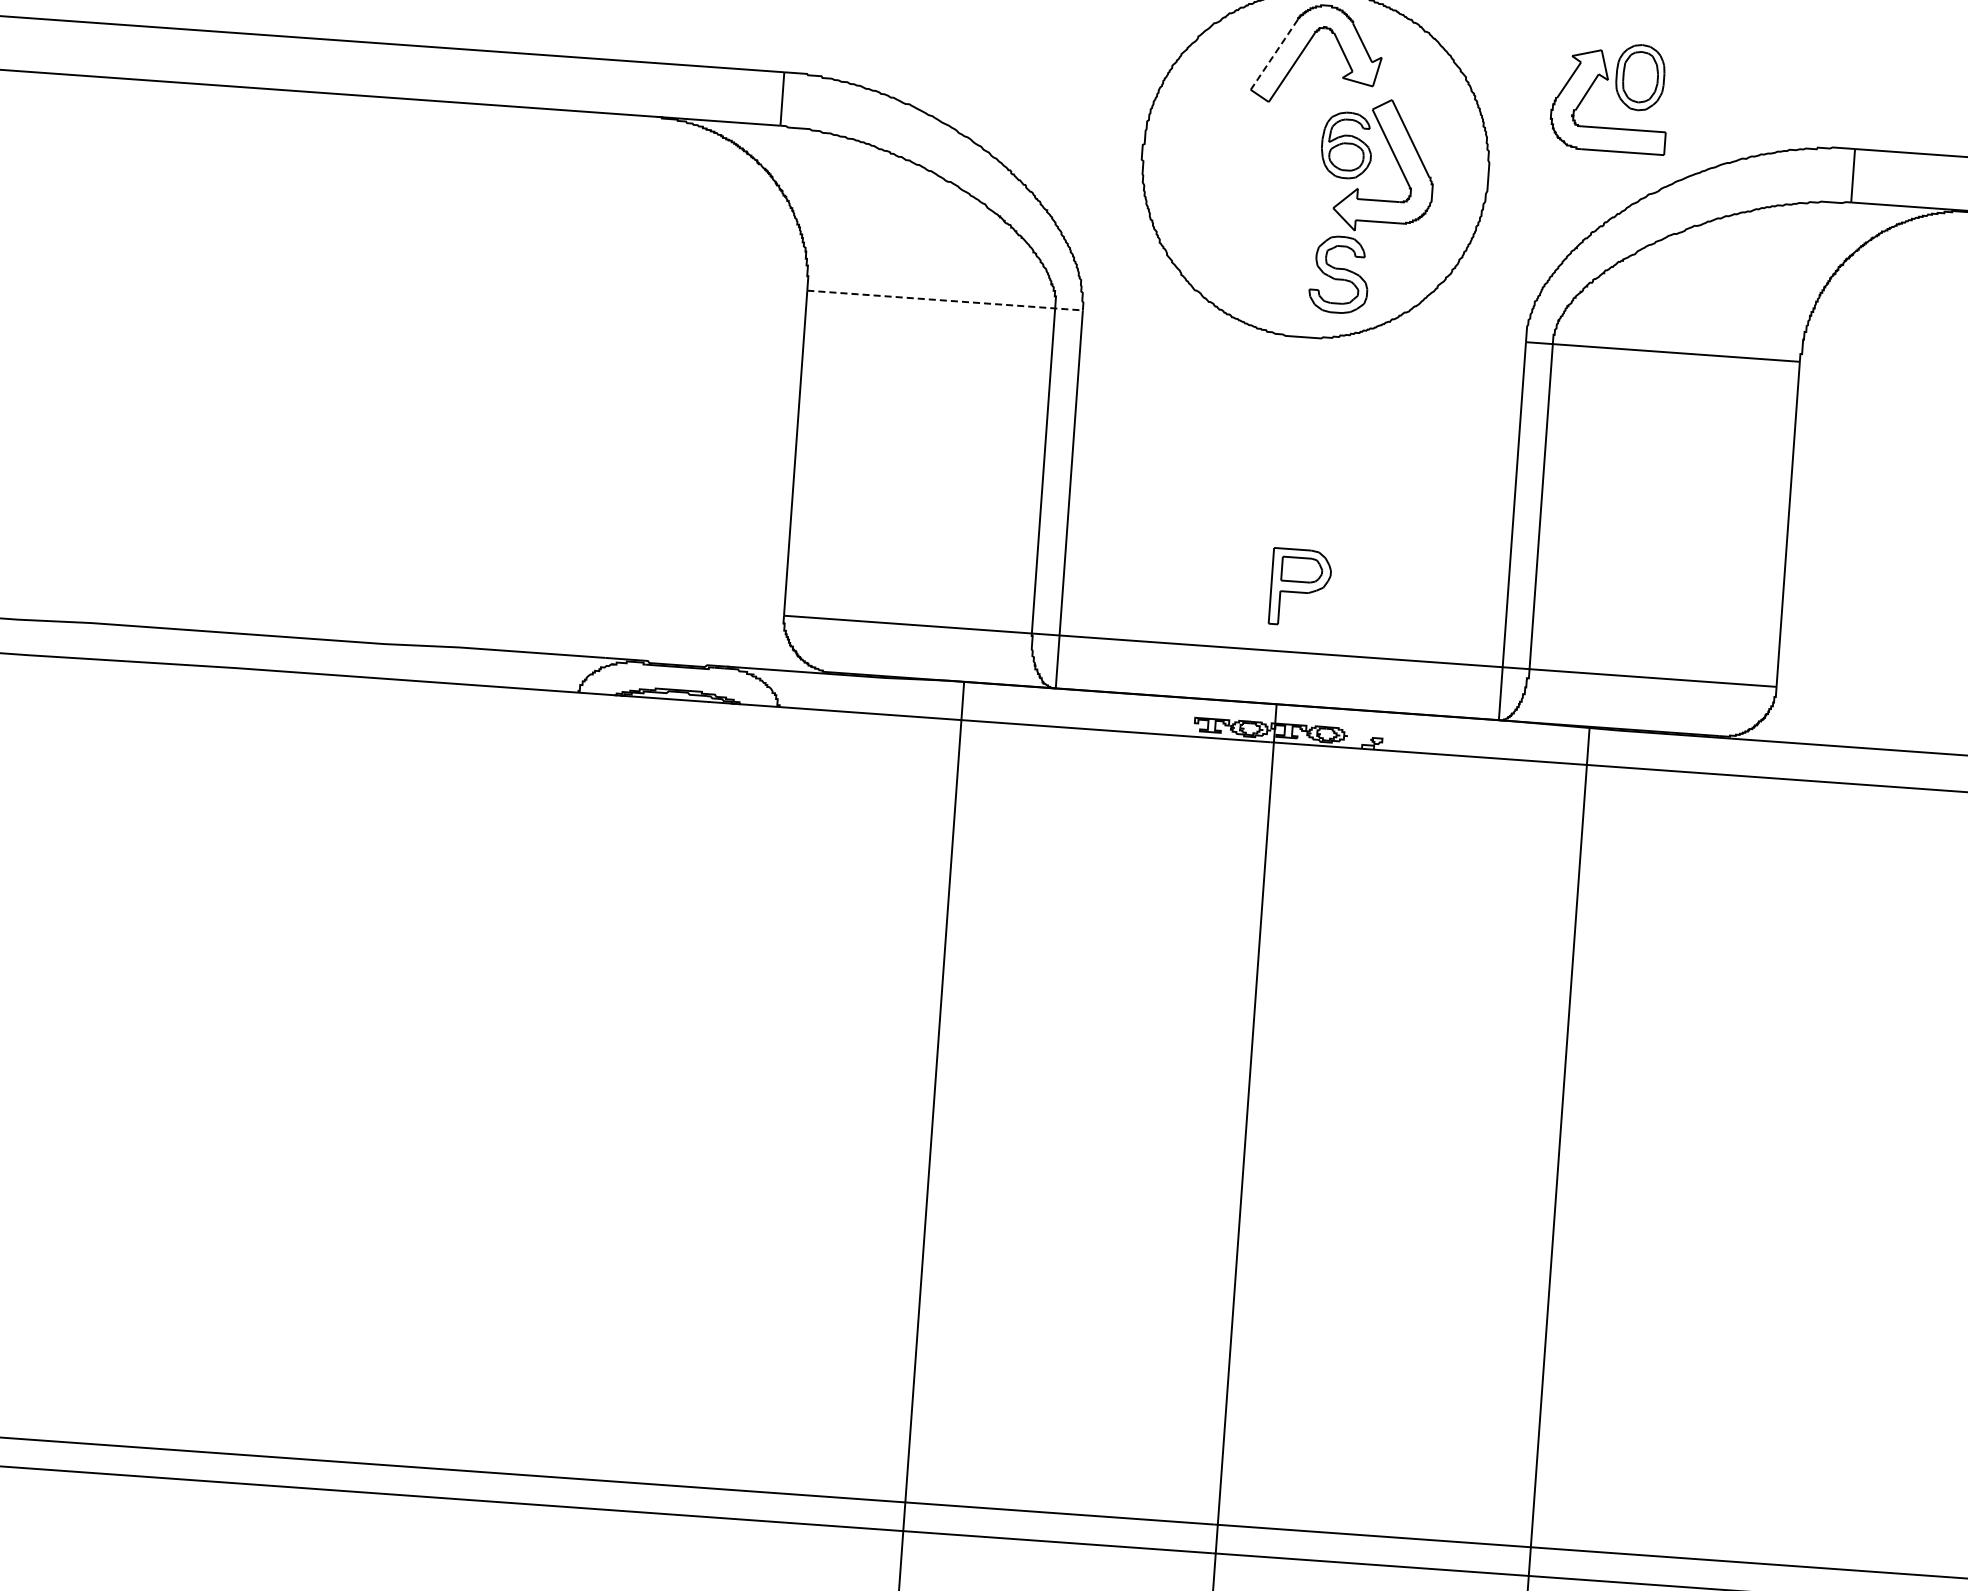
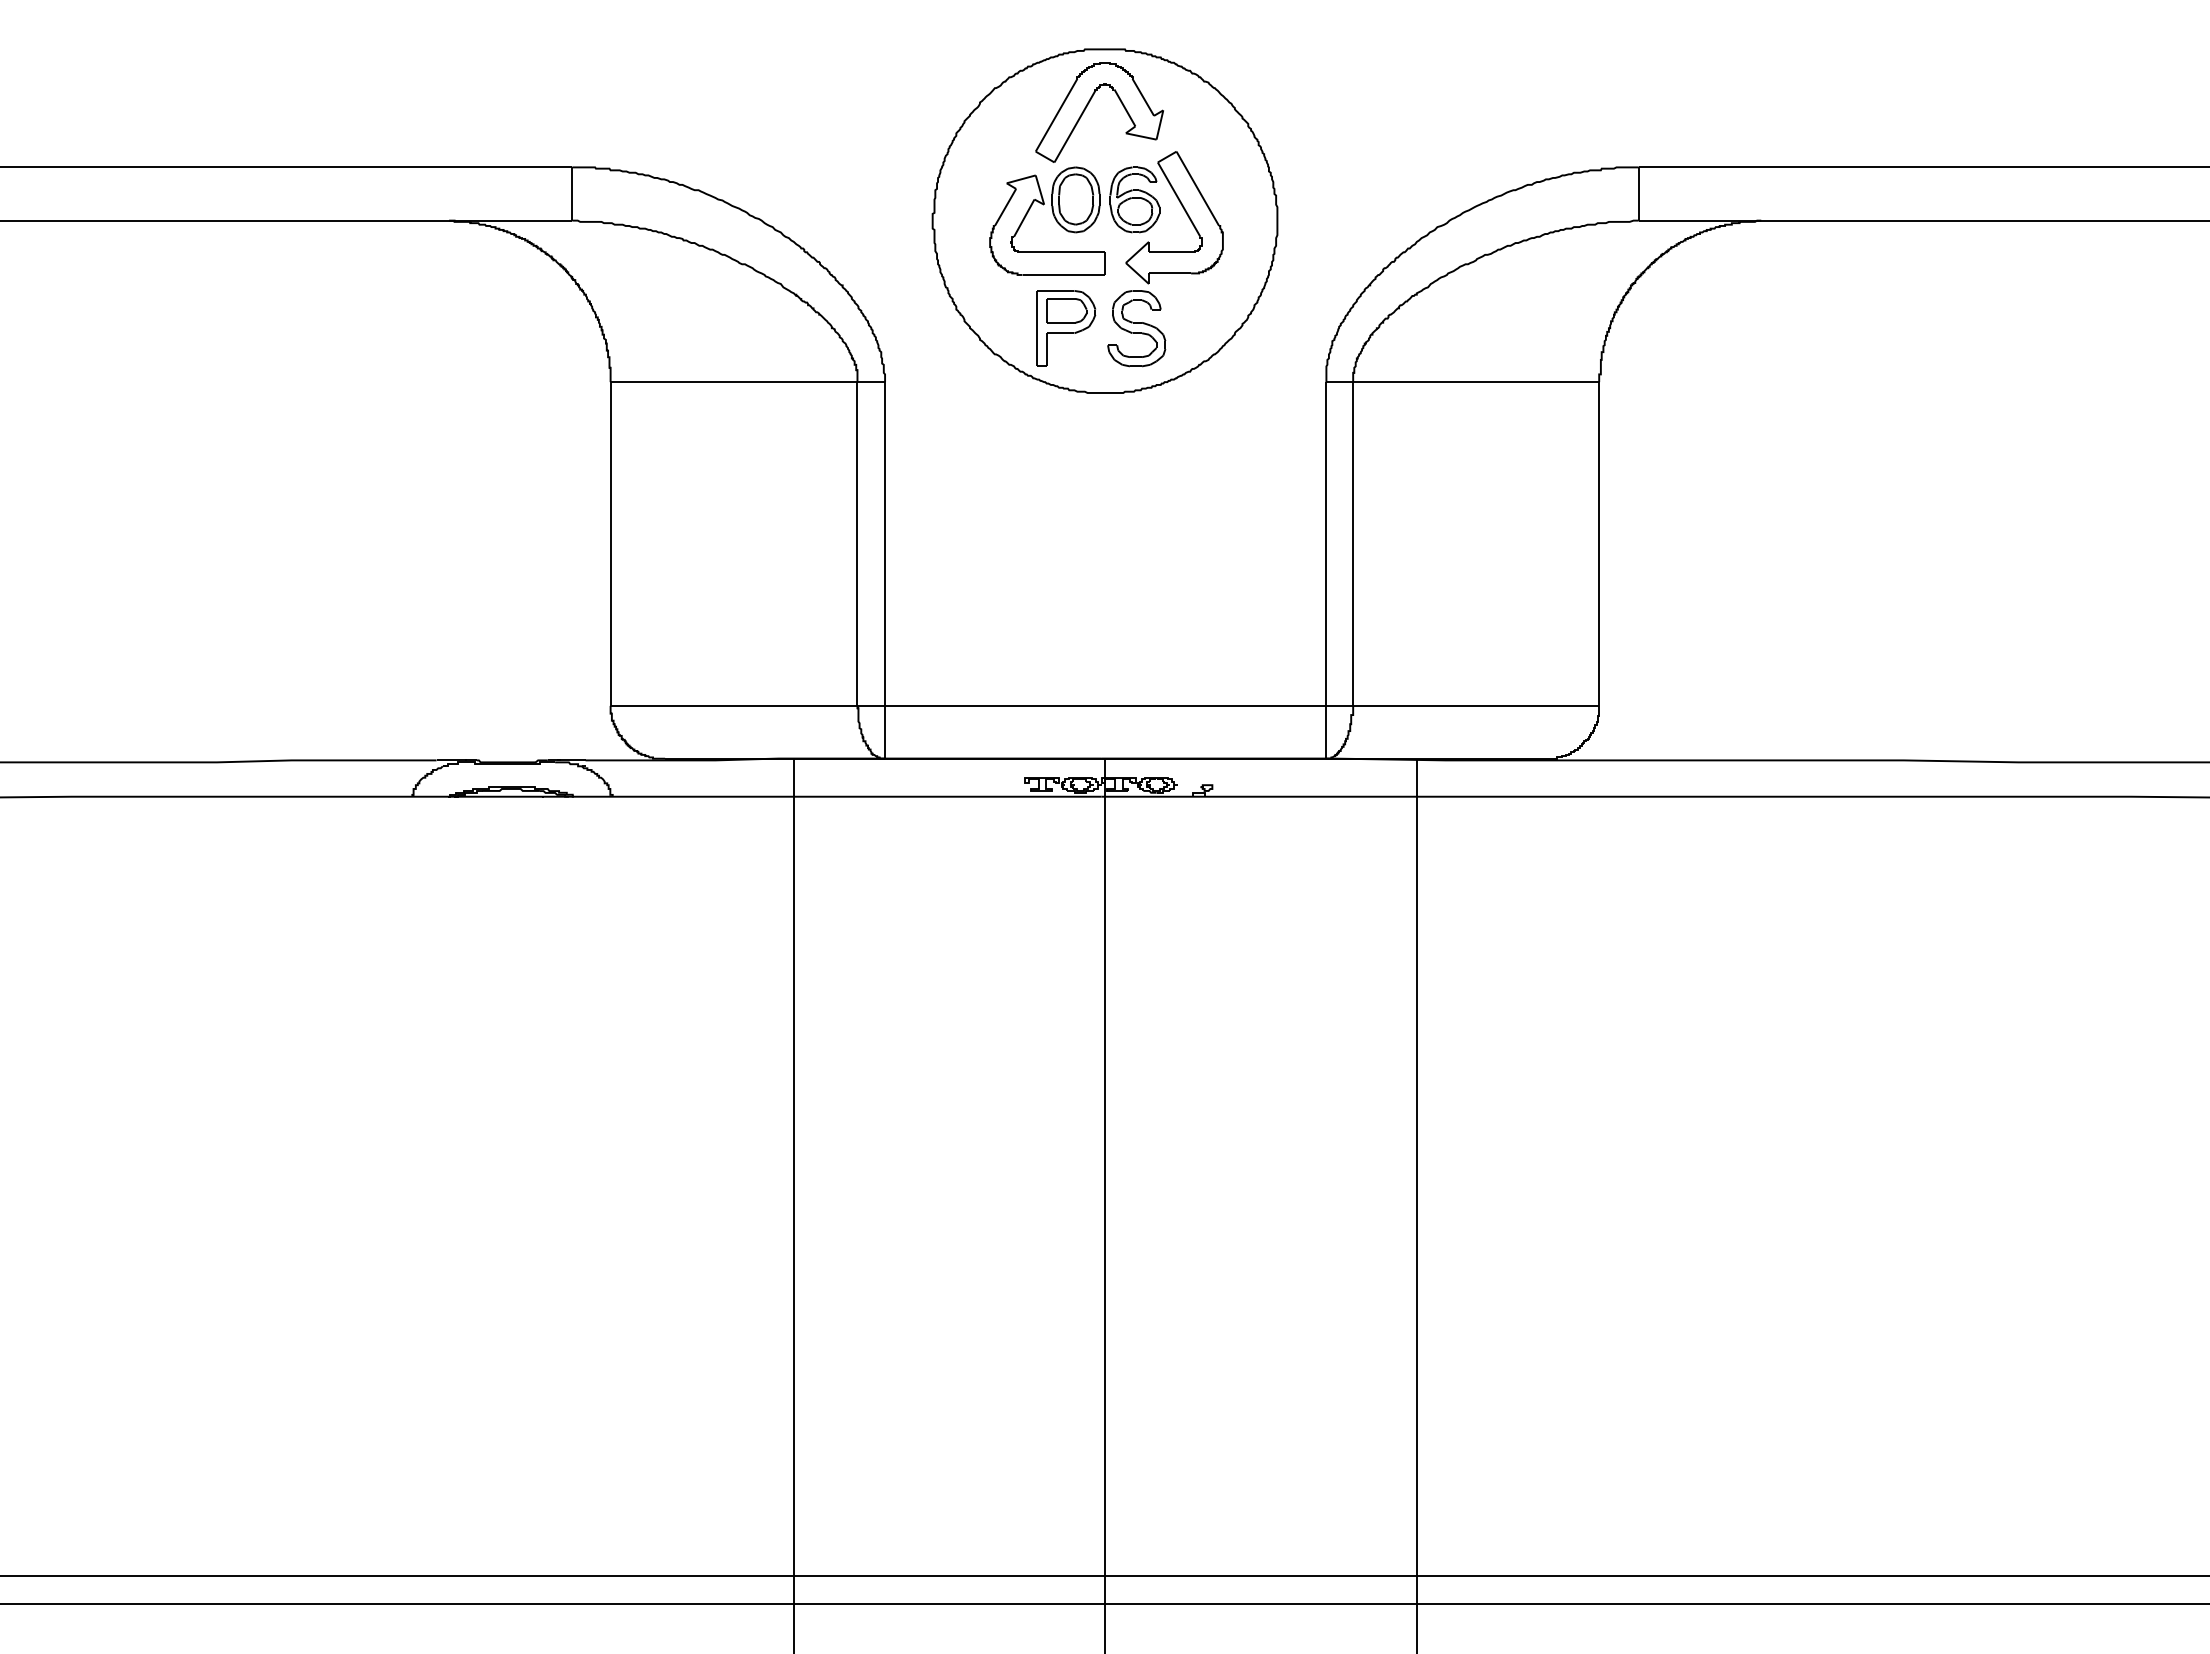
line: (1274, 55) -> (1056, 115), dashed -> solid
part: (1616, 92) -> (1053, 216), moved
line: (945, 300) -> (748, 382), dashed -> solid
part: (1300, 587) -> (1066, 328), moved

